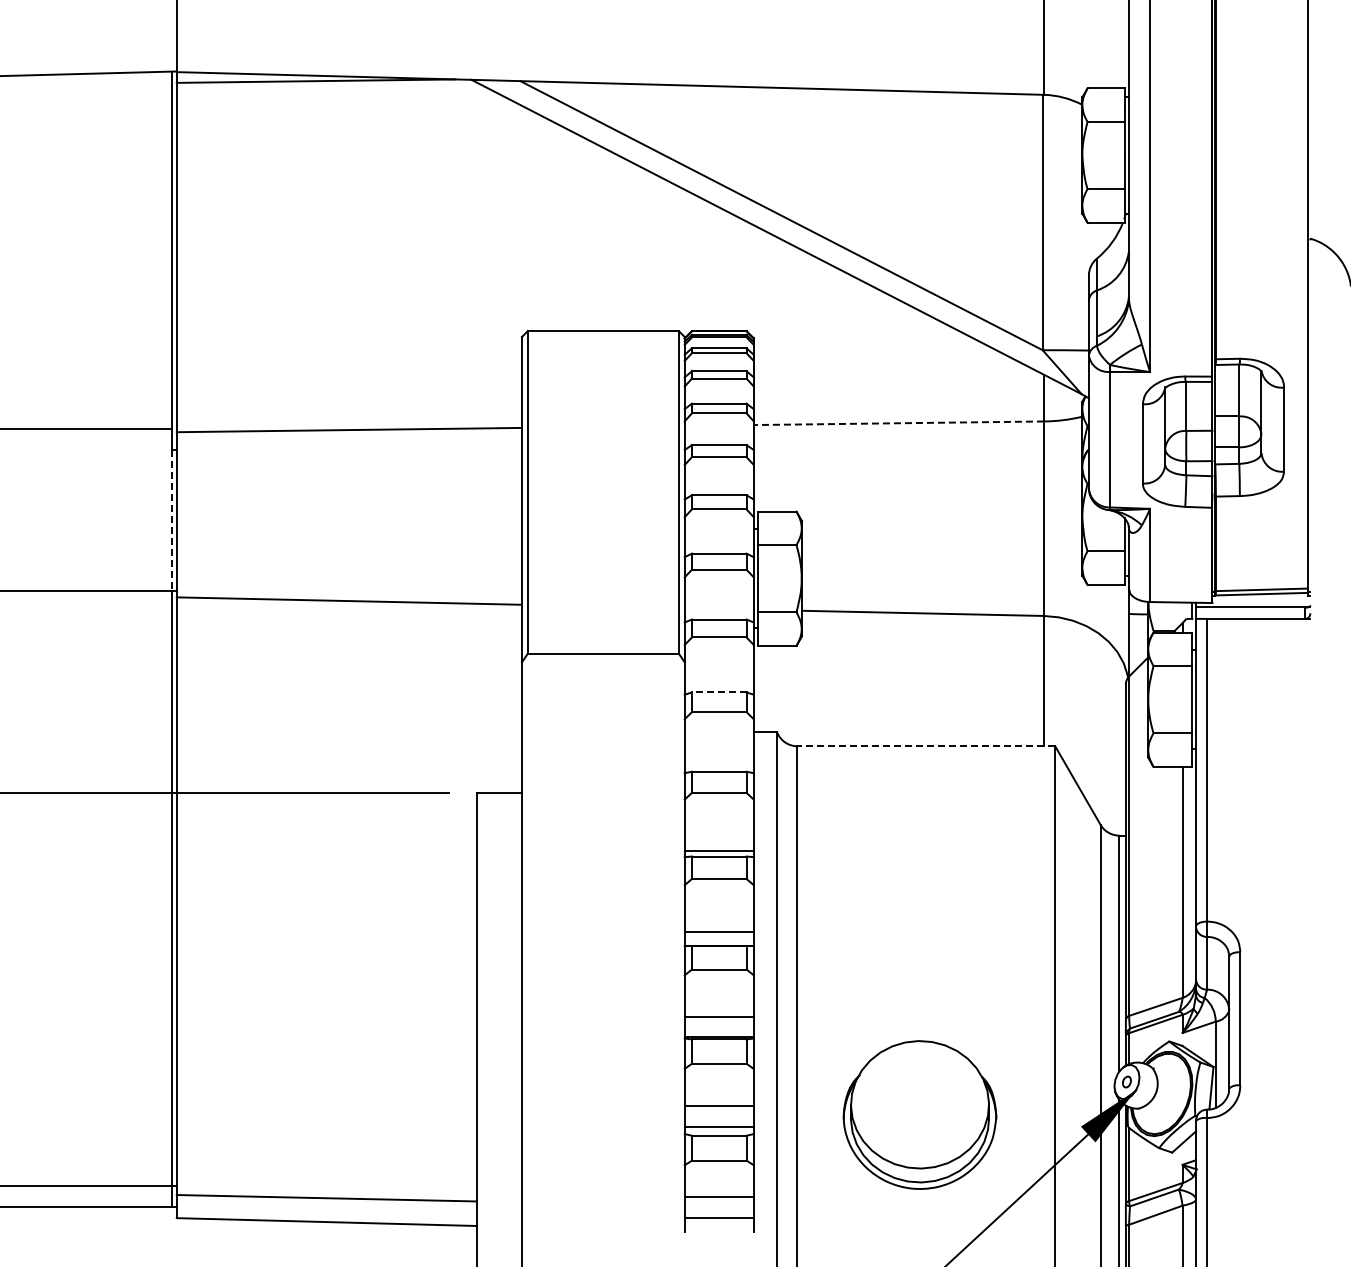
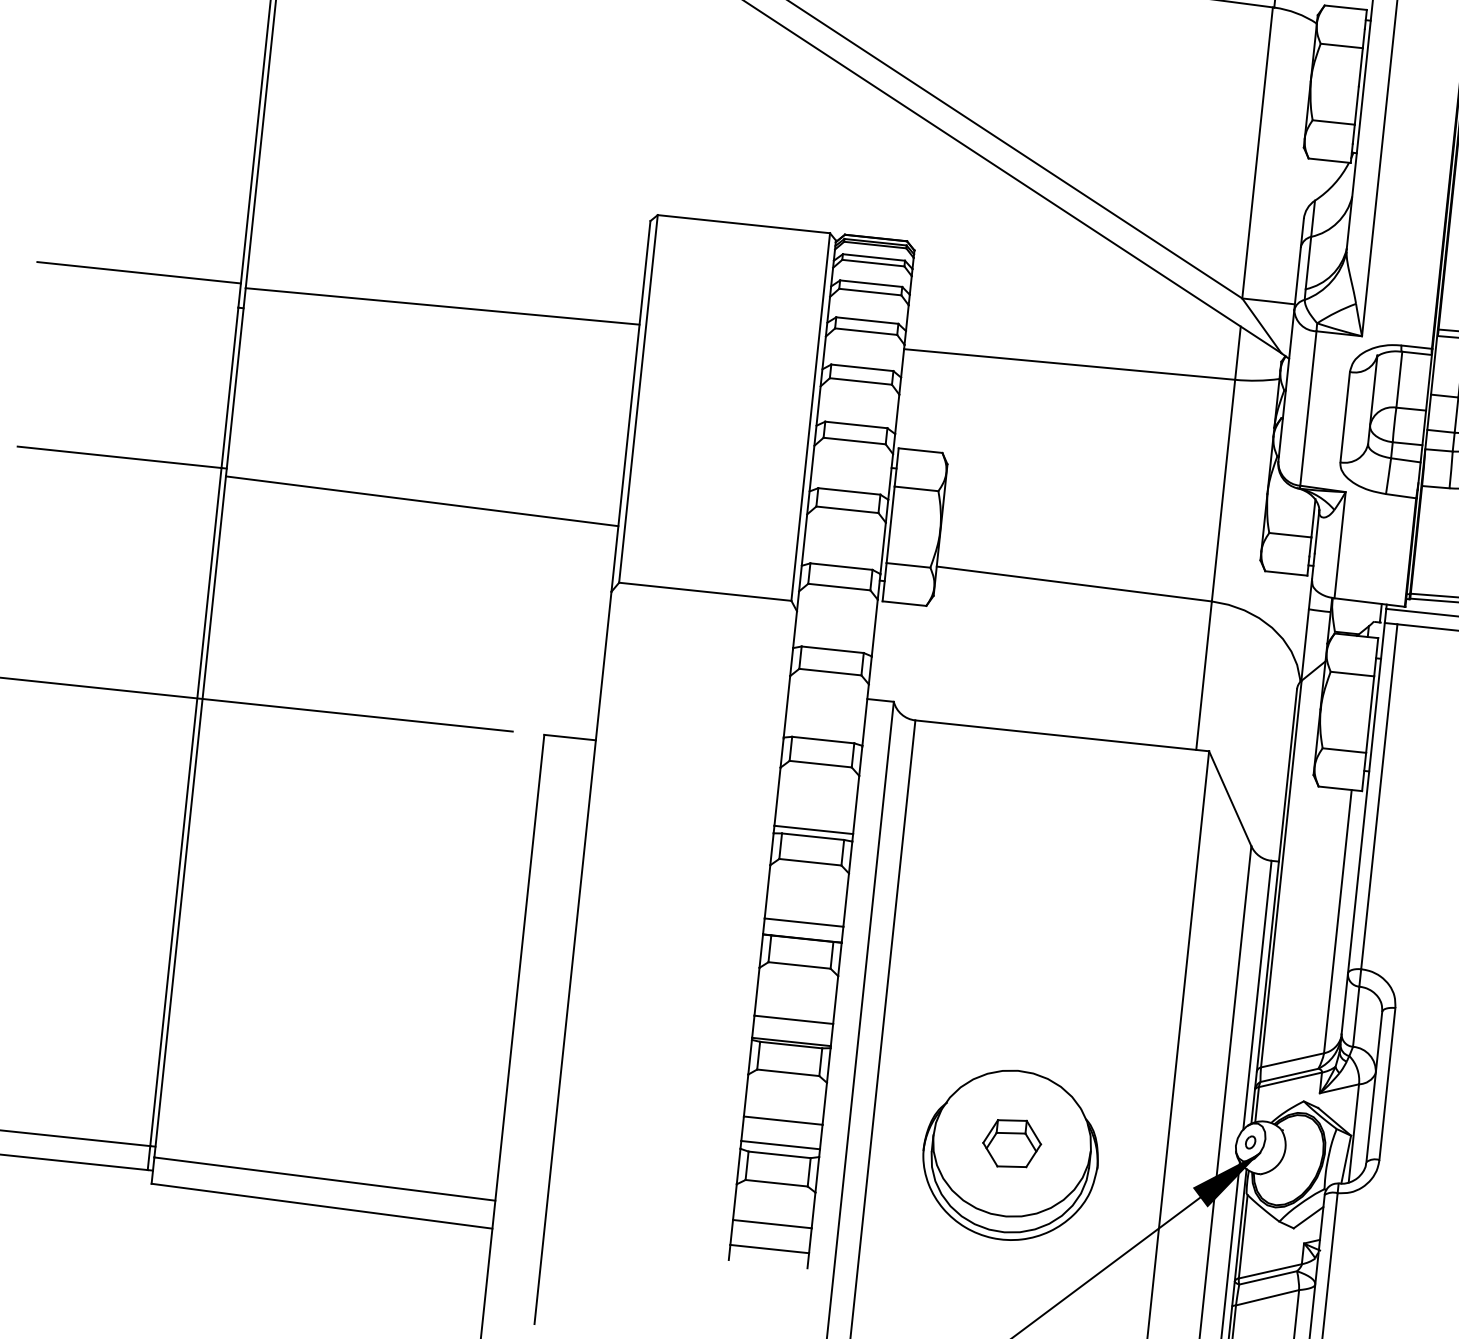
line: (898, 423) -> (1069, 364), dashed -> solid
line: (172, 520) -> (230, 388), dashed -> solid
line: (718, 692) -> (831, 649), dashed -> solid
line: (926, 746) -> (1062, 736), dashed -> solid
part: (919, 1104) -> (1011, 1143), added

